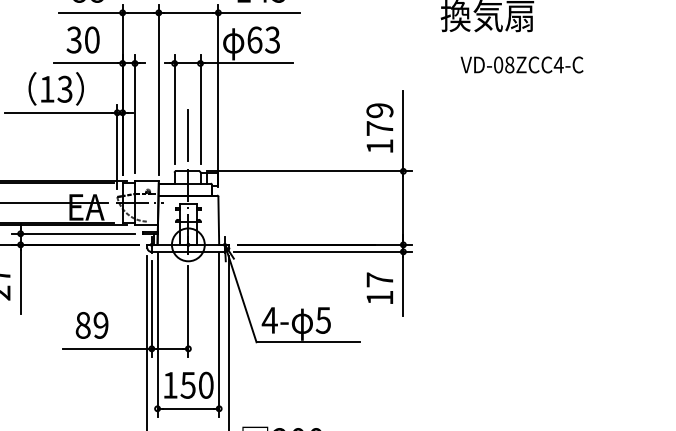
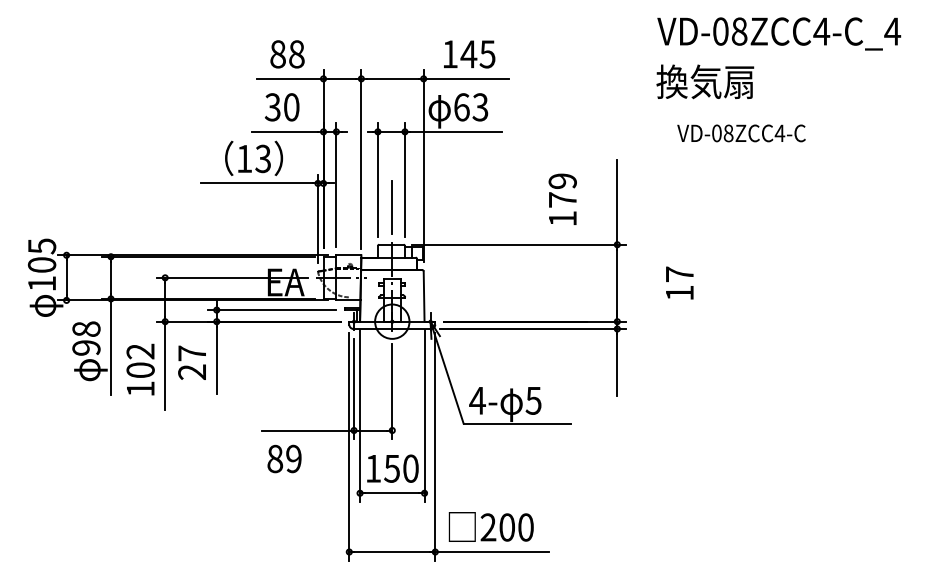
text: (379, 127) -> (562, 198), moved
text: (379, 287) -> (679, 282), moved
text: (92, 324) -> (284, 458), moved

